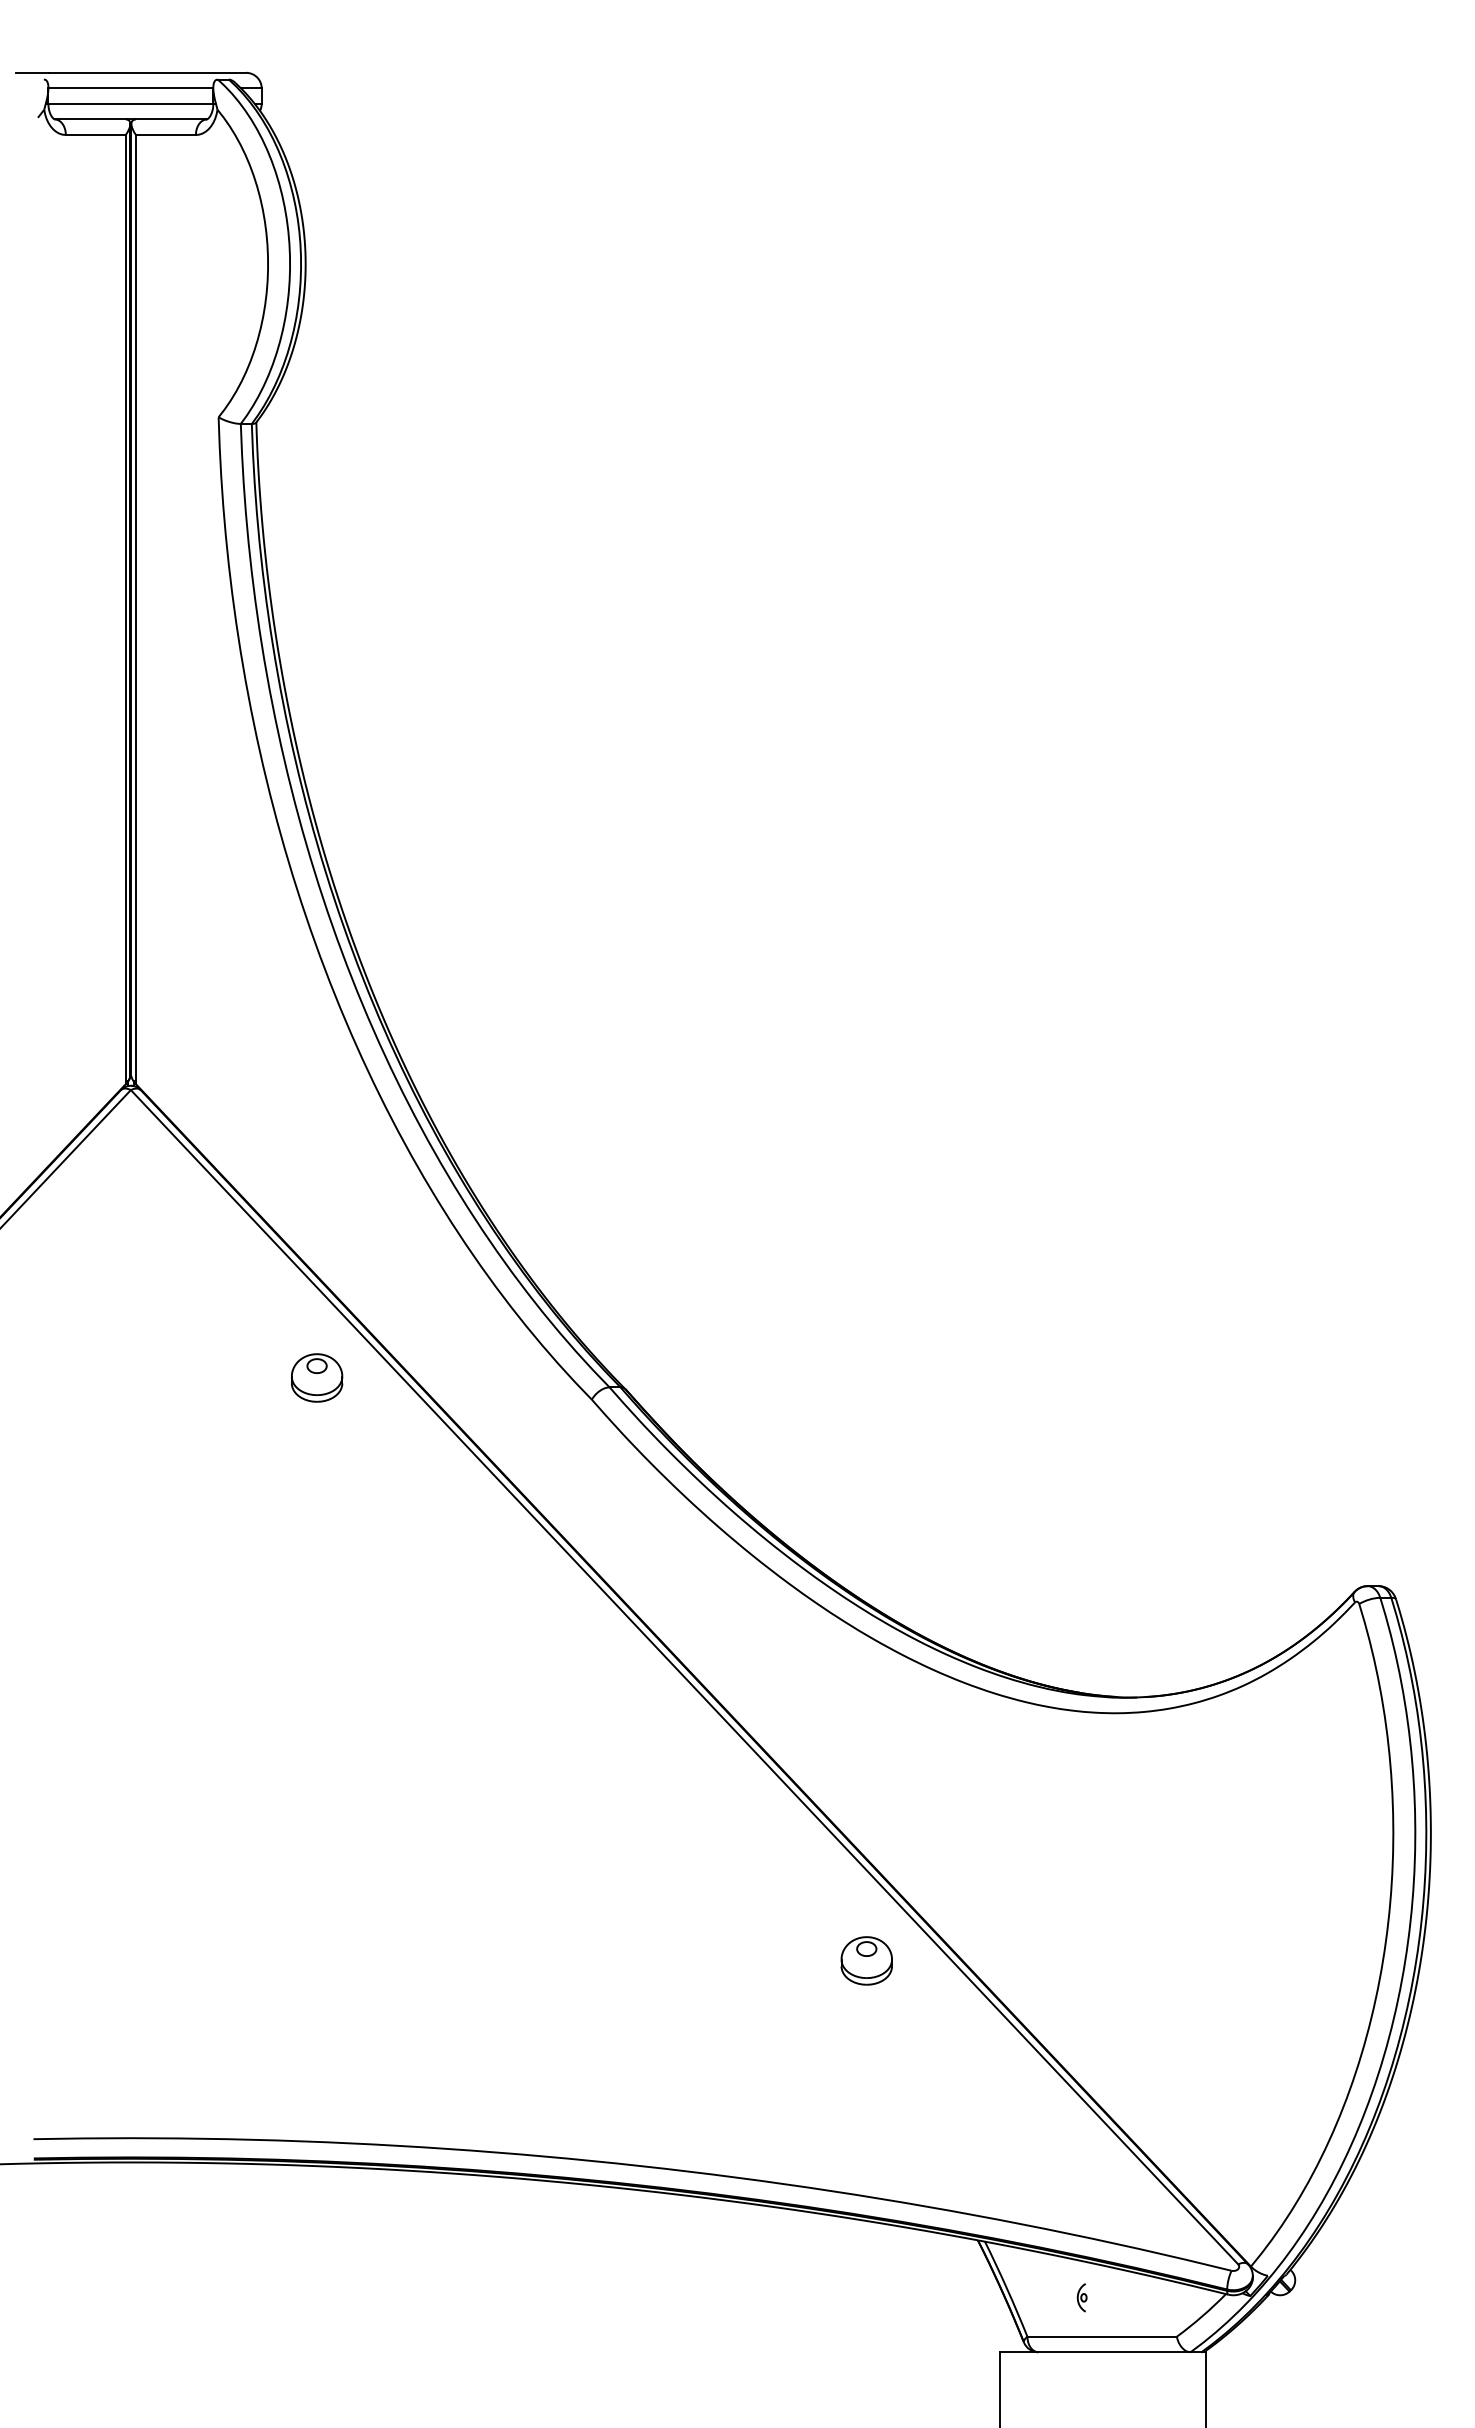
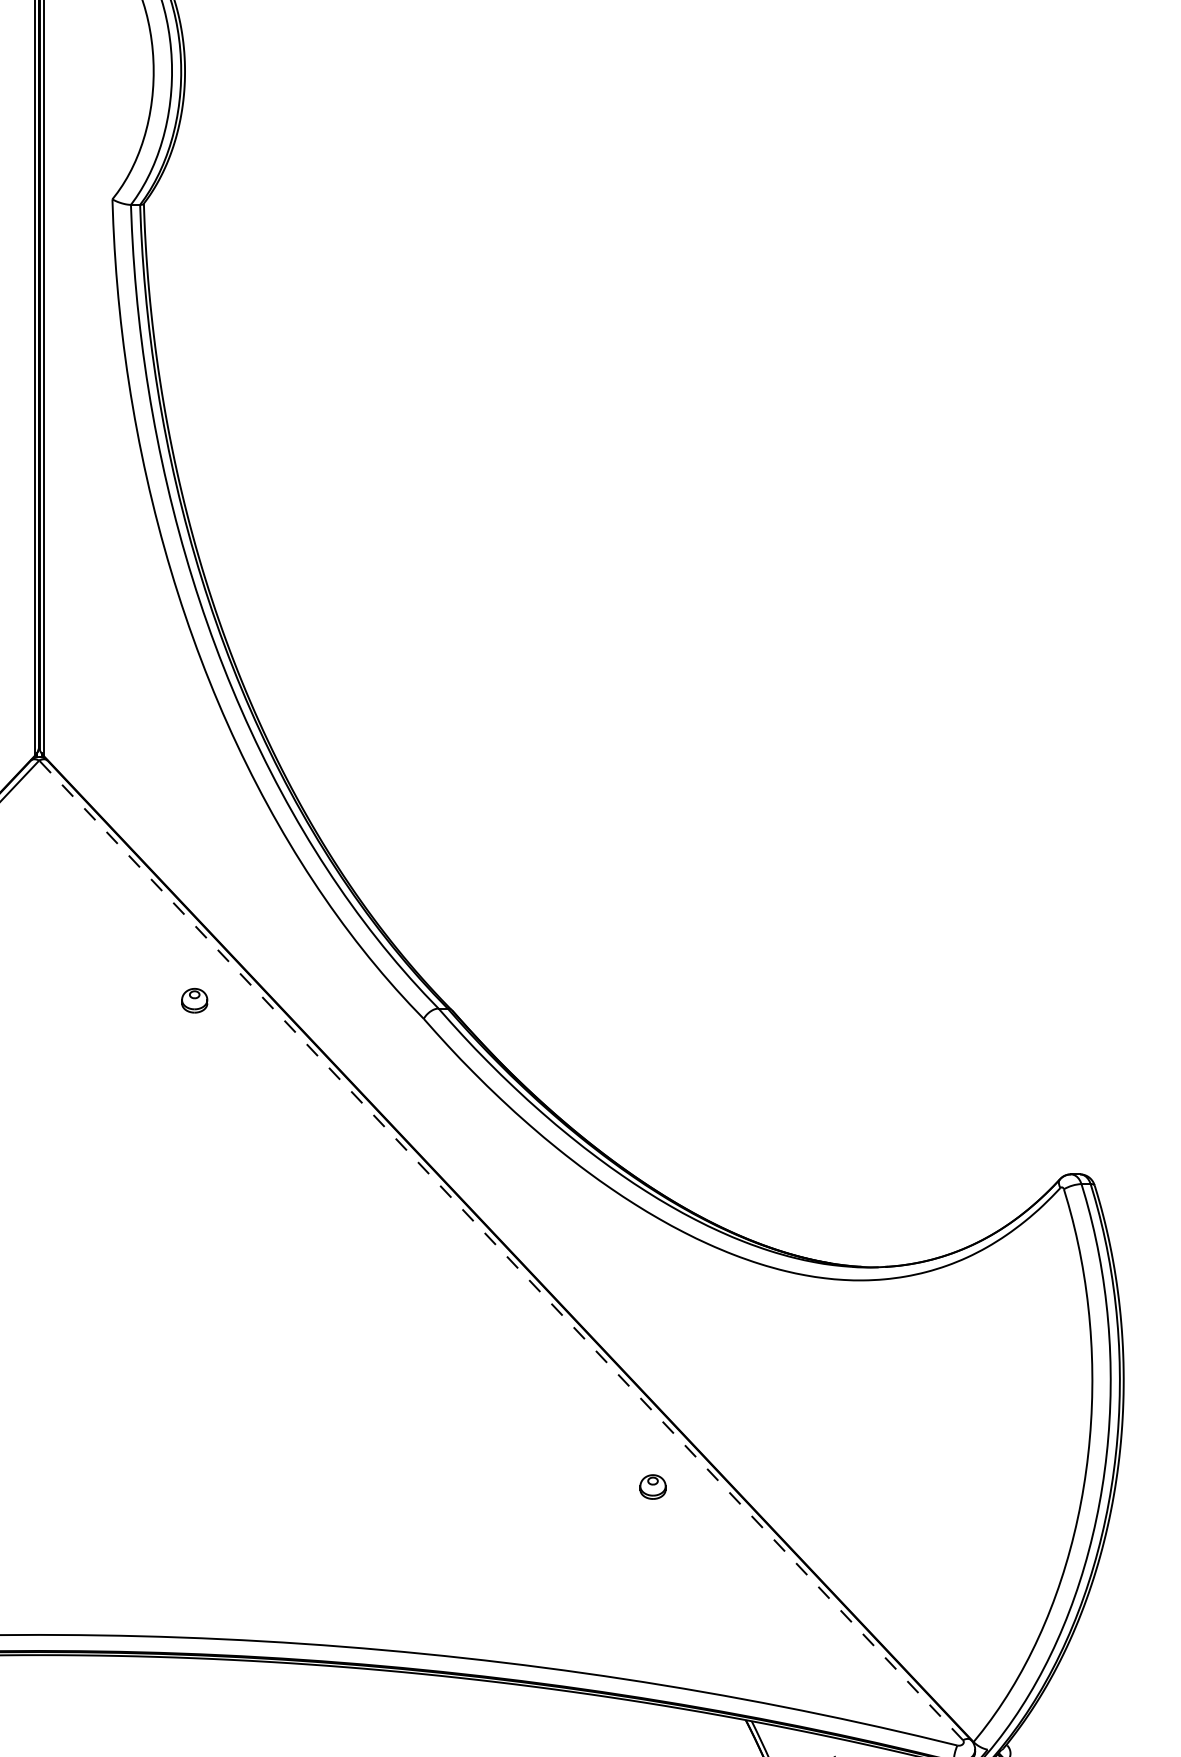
part: (317, 1377) -> (194, 1000), size x0.6
line: (684, 1676) -> (501, 1249), solid -> dashed
part: (866, 1960) -> (652, 1486), size x0.6

